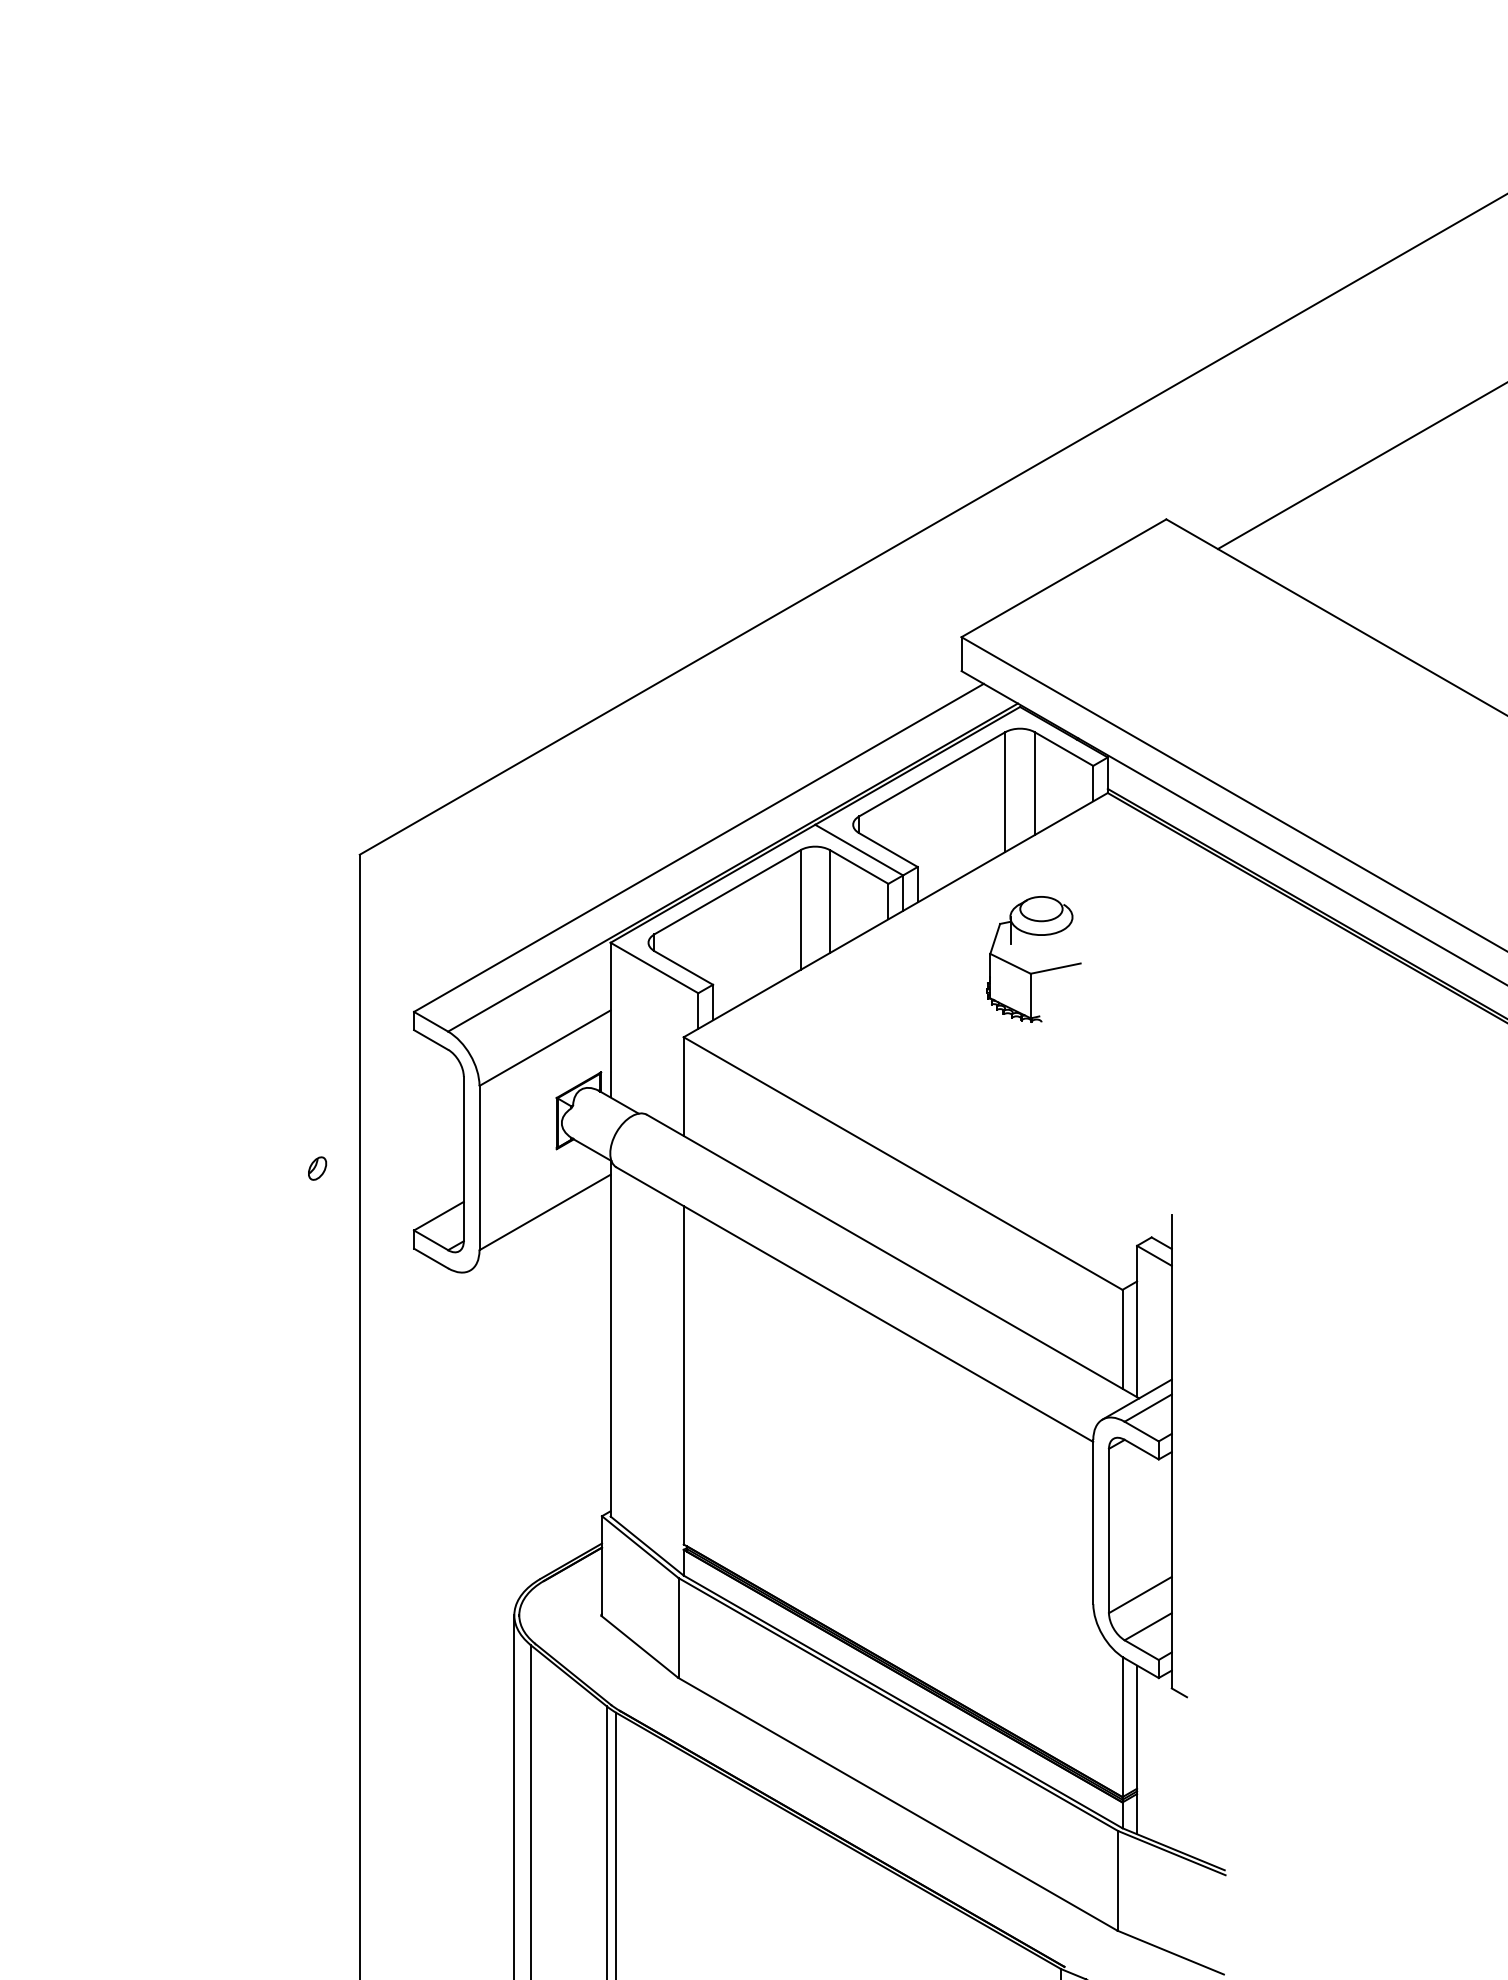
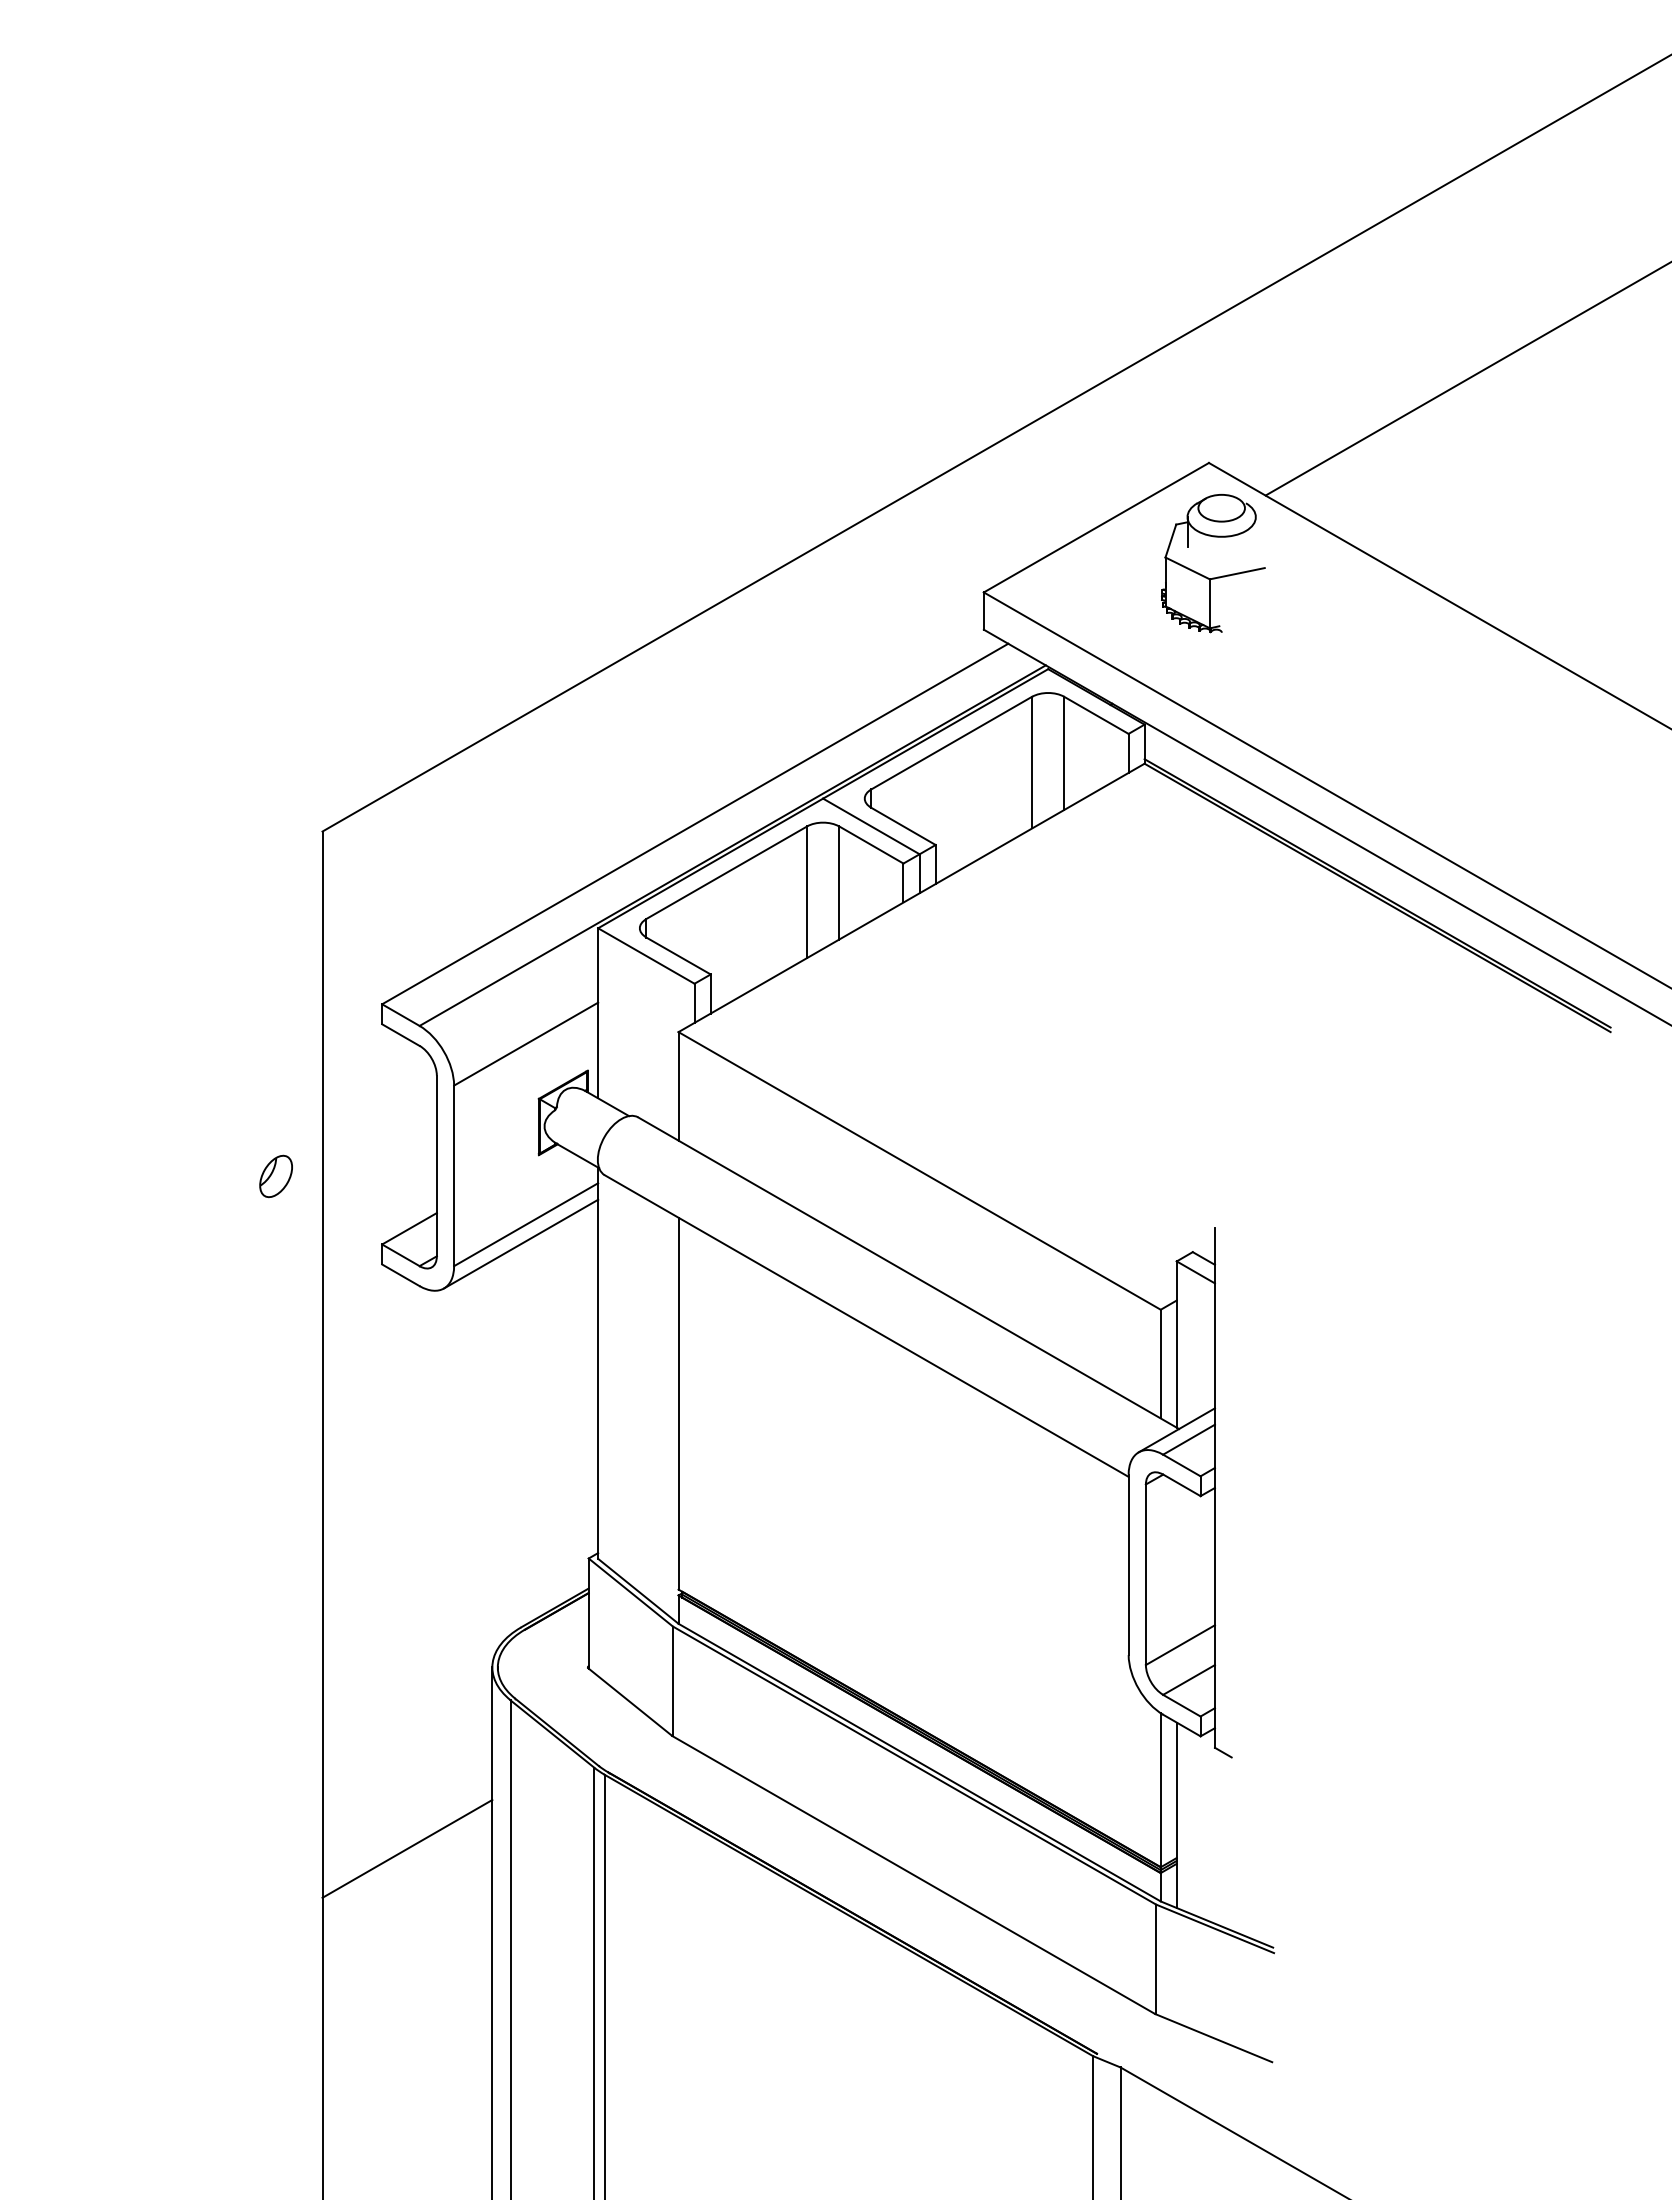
part: (1037, 971) -> (1217, 576), moved
part: (317, 1168) -> (275, 1176), size x1.67
line: (539, 1229) -> (520, 1243), added
line: (437, 1780) -> (407, 1848), added

